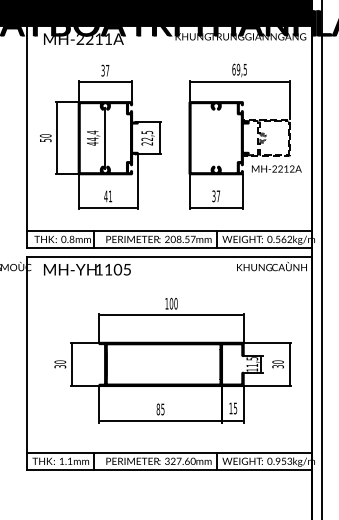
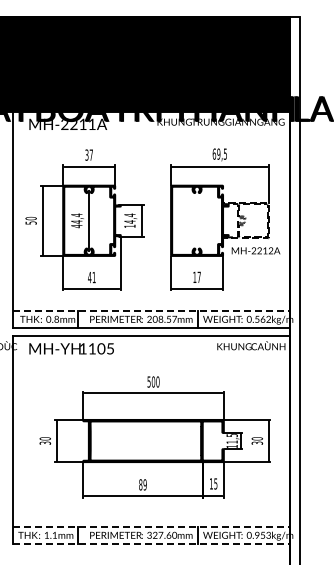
text: (146, 137) -> (129, 220), 22,5 -> 14,4
text: (213, 196) -> (194, 277), 37 -> 17
line: (169, 231) -> (151, 311), solid -> dashed
text: (166, 303) -> (148, 381), 100 -> 500
text: (162, 409) -> (144, 484), 85 -> 89
line: (169, 453) -> (151, 527), solid -> dashed
line: (169, 469) -> (151, 543), solid -> dashed

